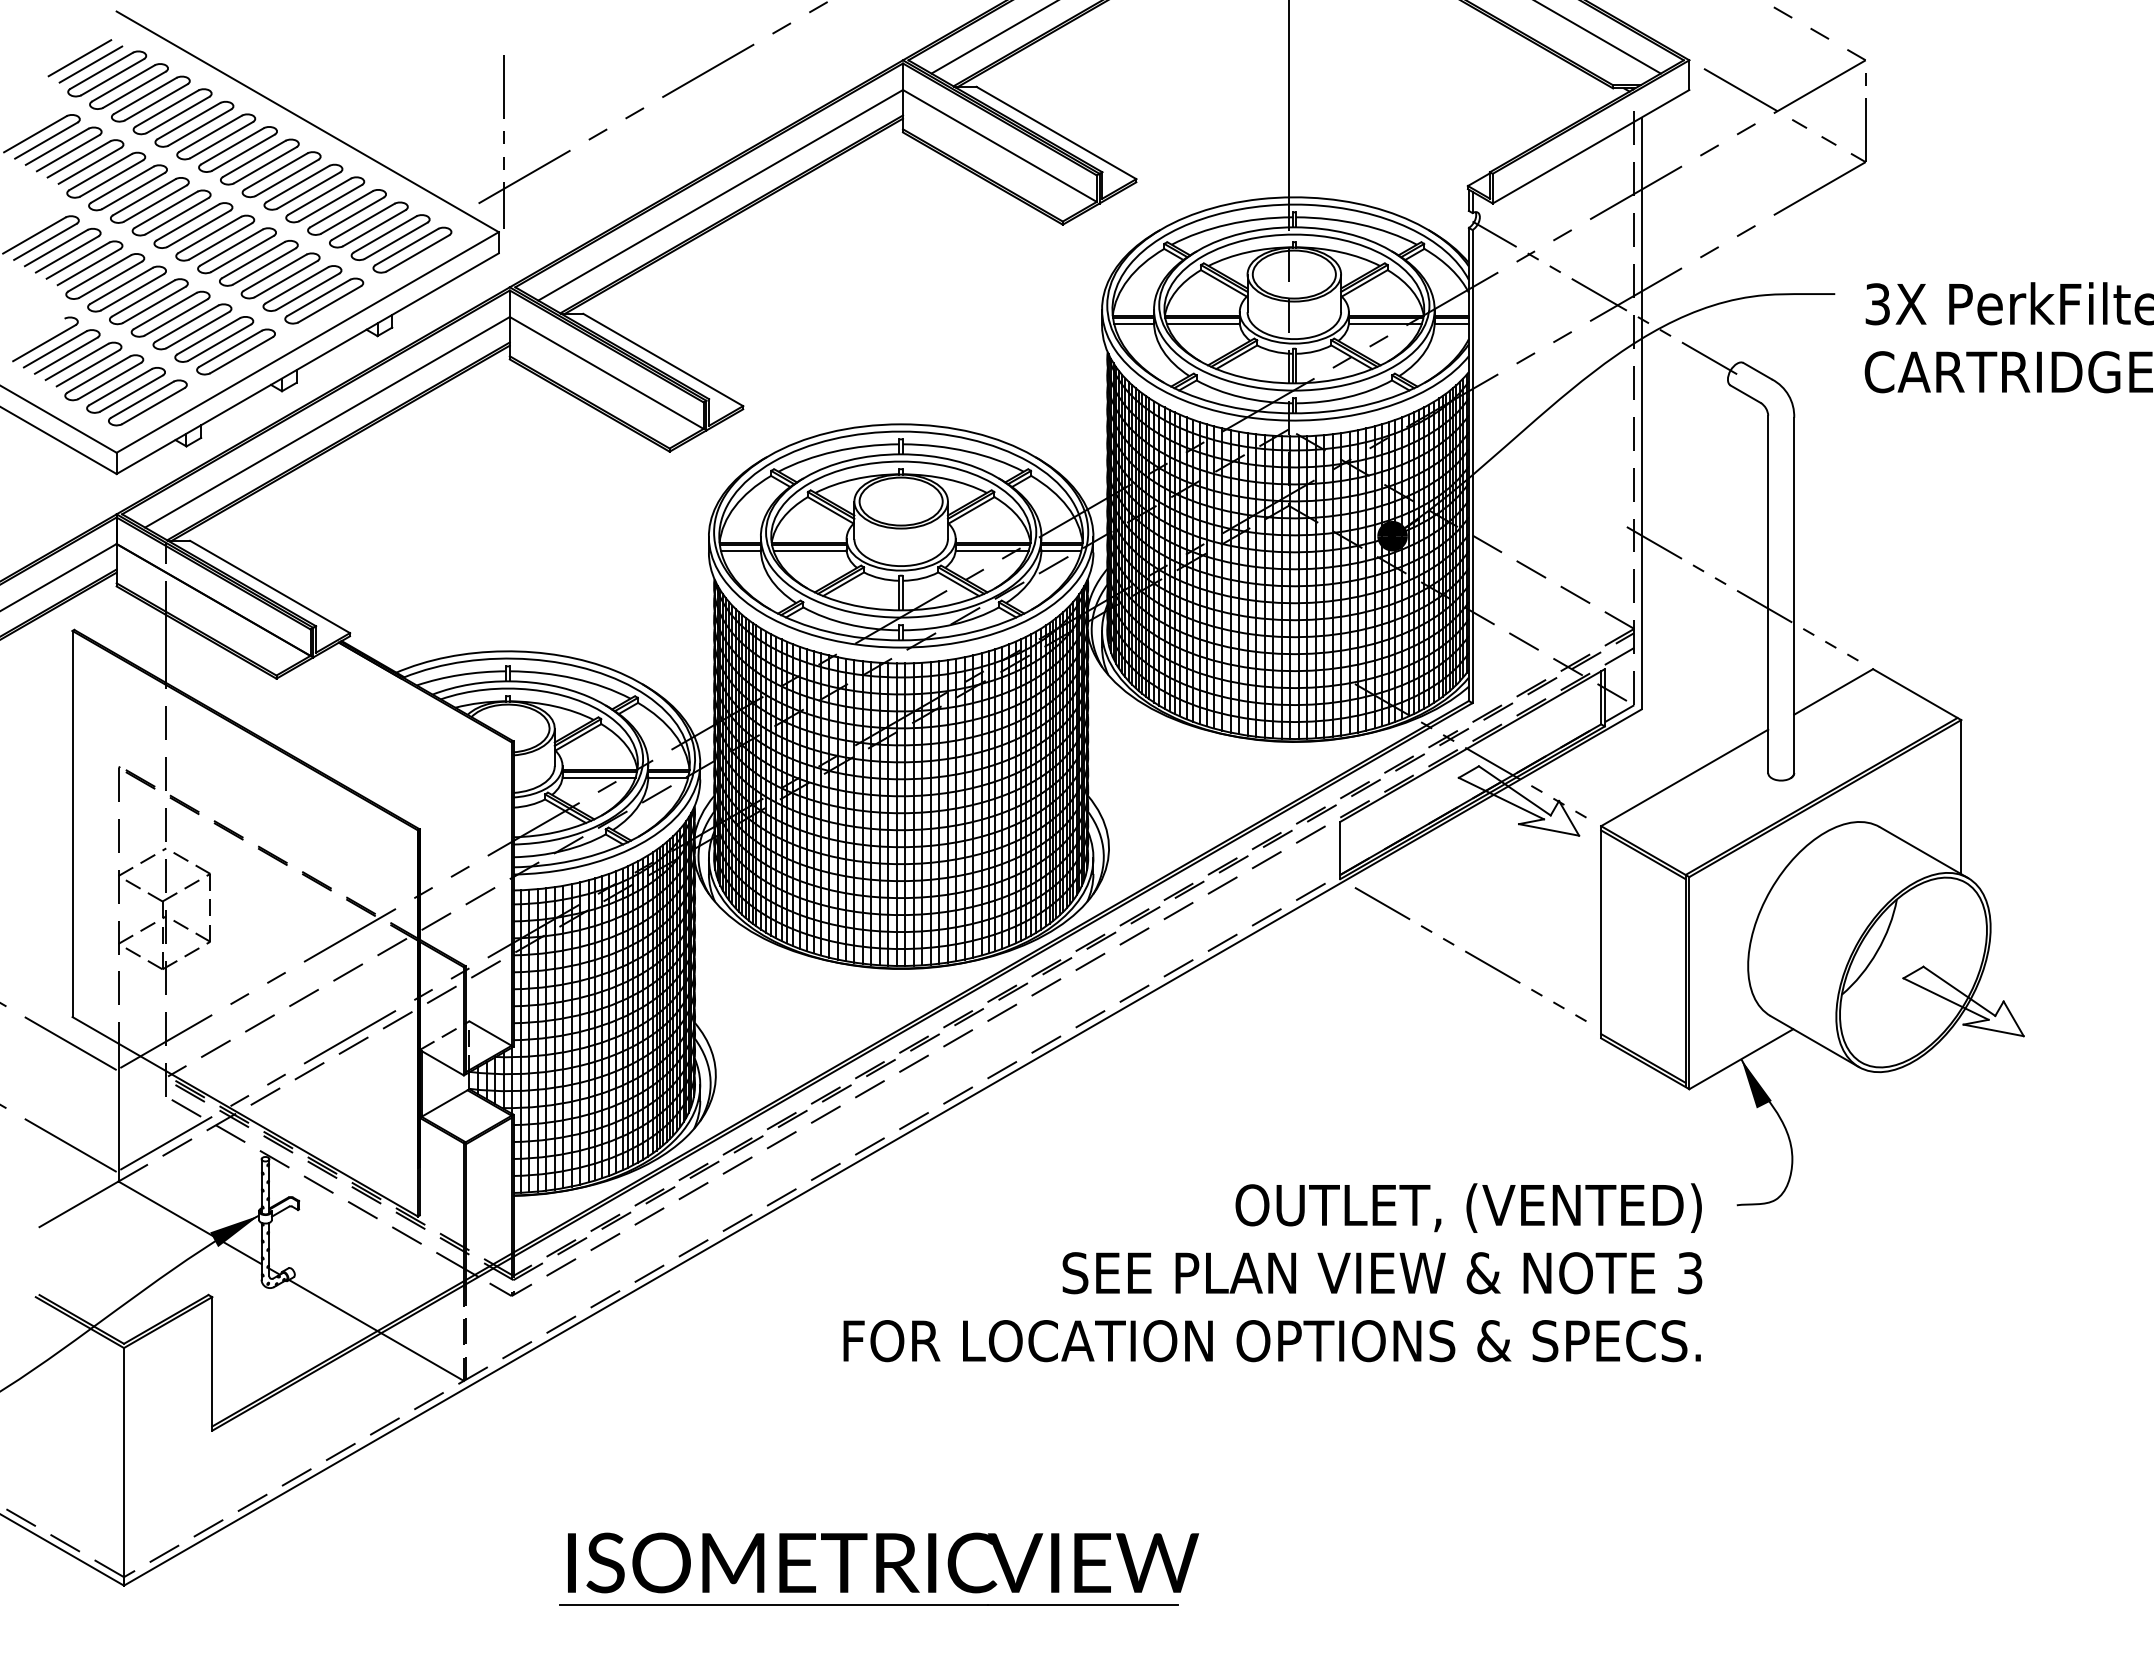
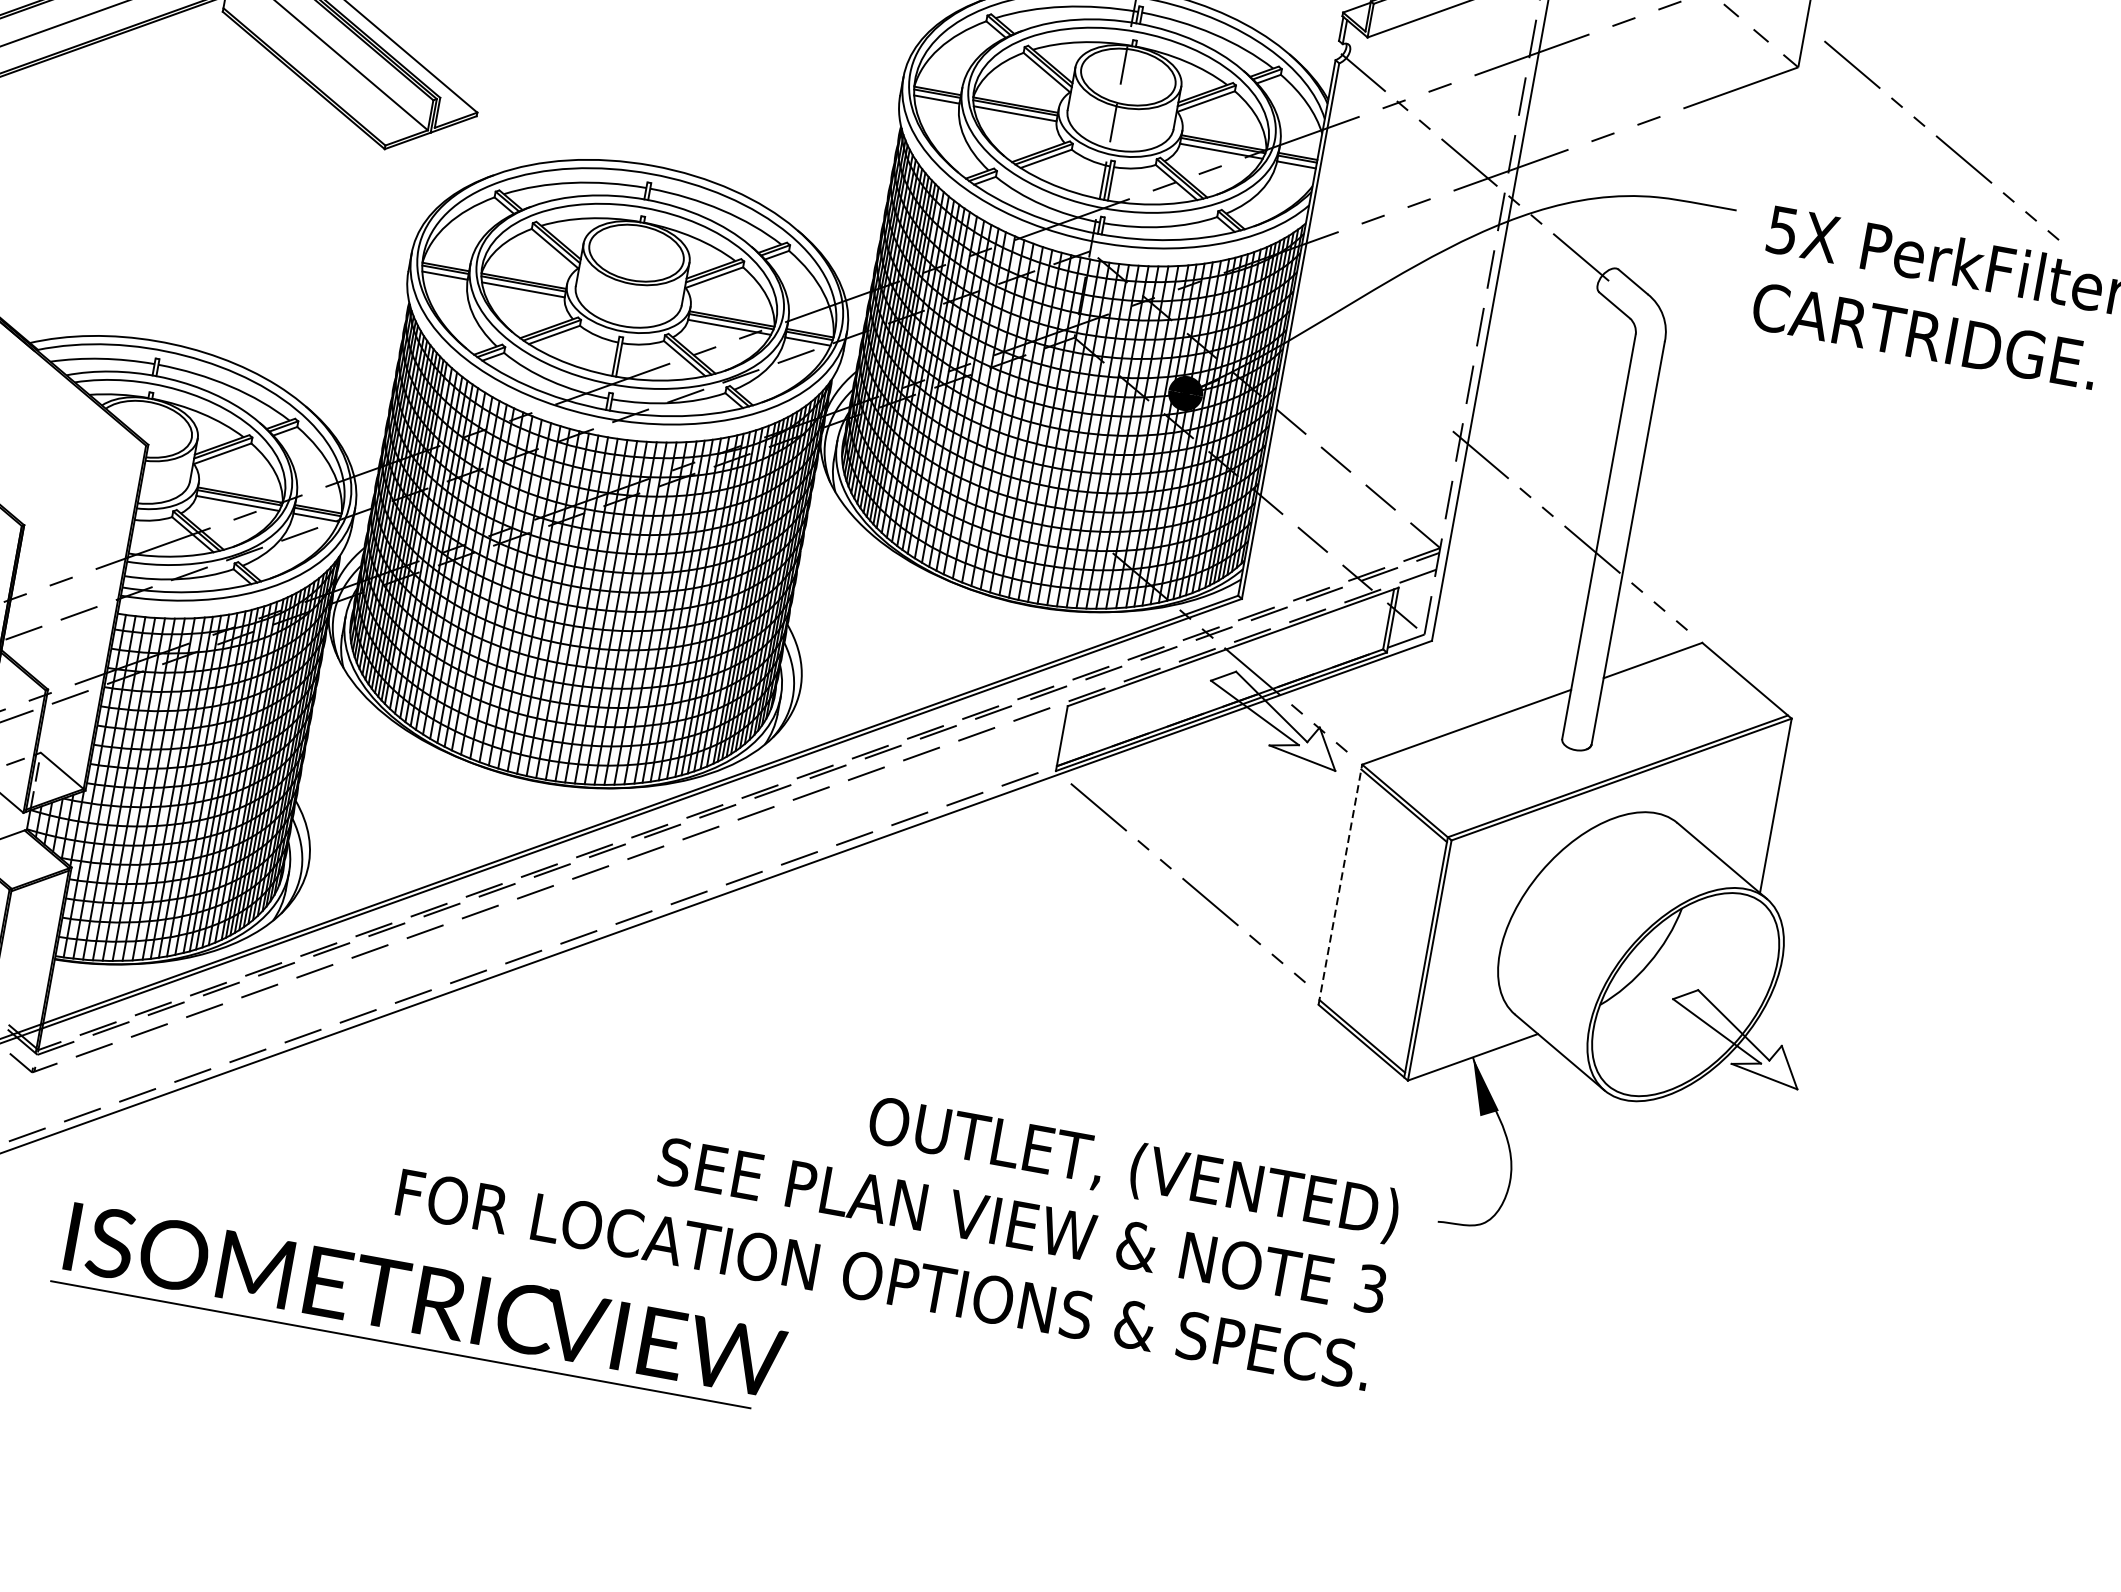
line: (1999, 202) -> (1941, 140), added
text: (1877, 303) -> (1782, 229), 3X -> 5X
line: (1601, 931) -> (1340, 883), solid -> dashed
part: (879, 1568) -> (419, 1305), moved

